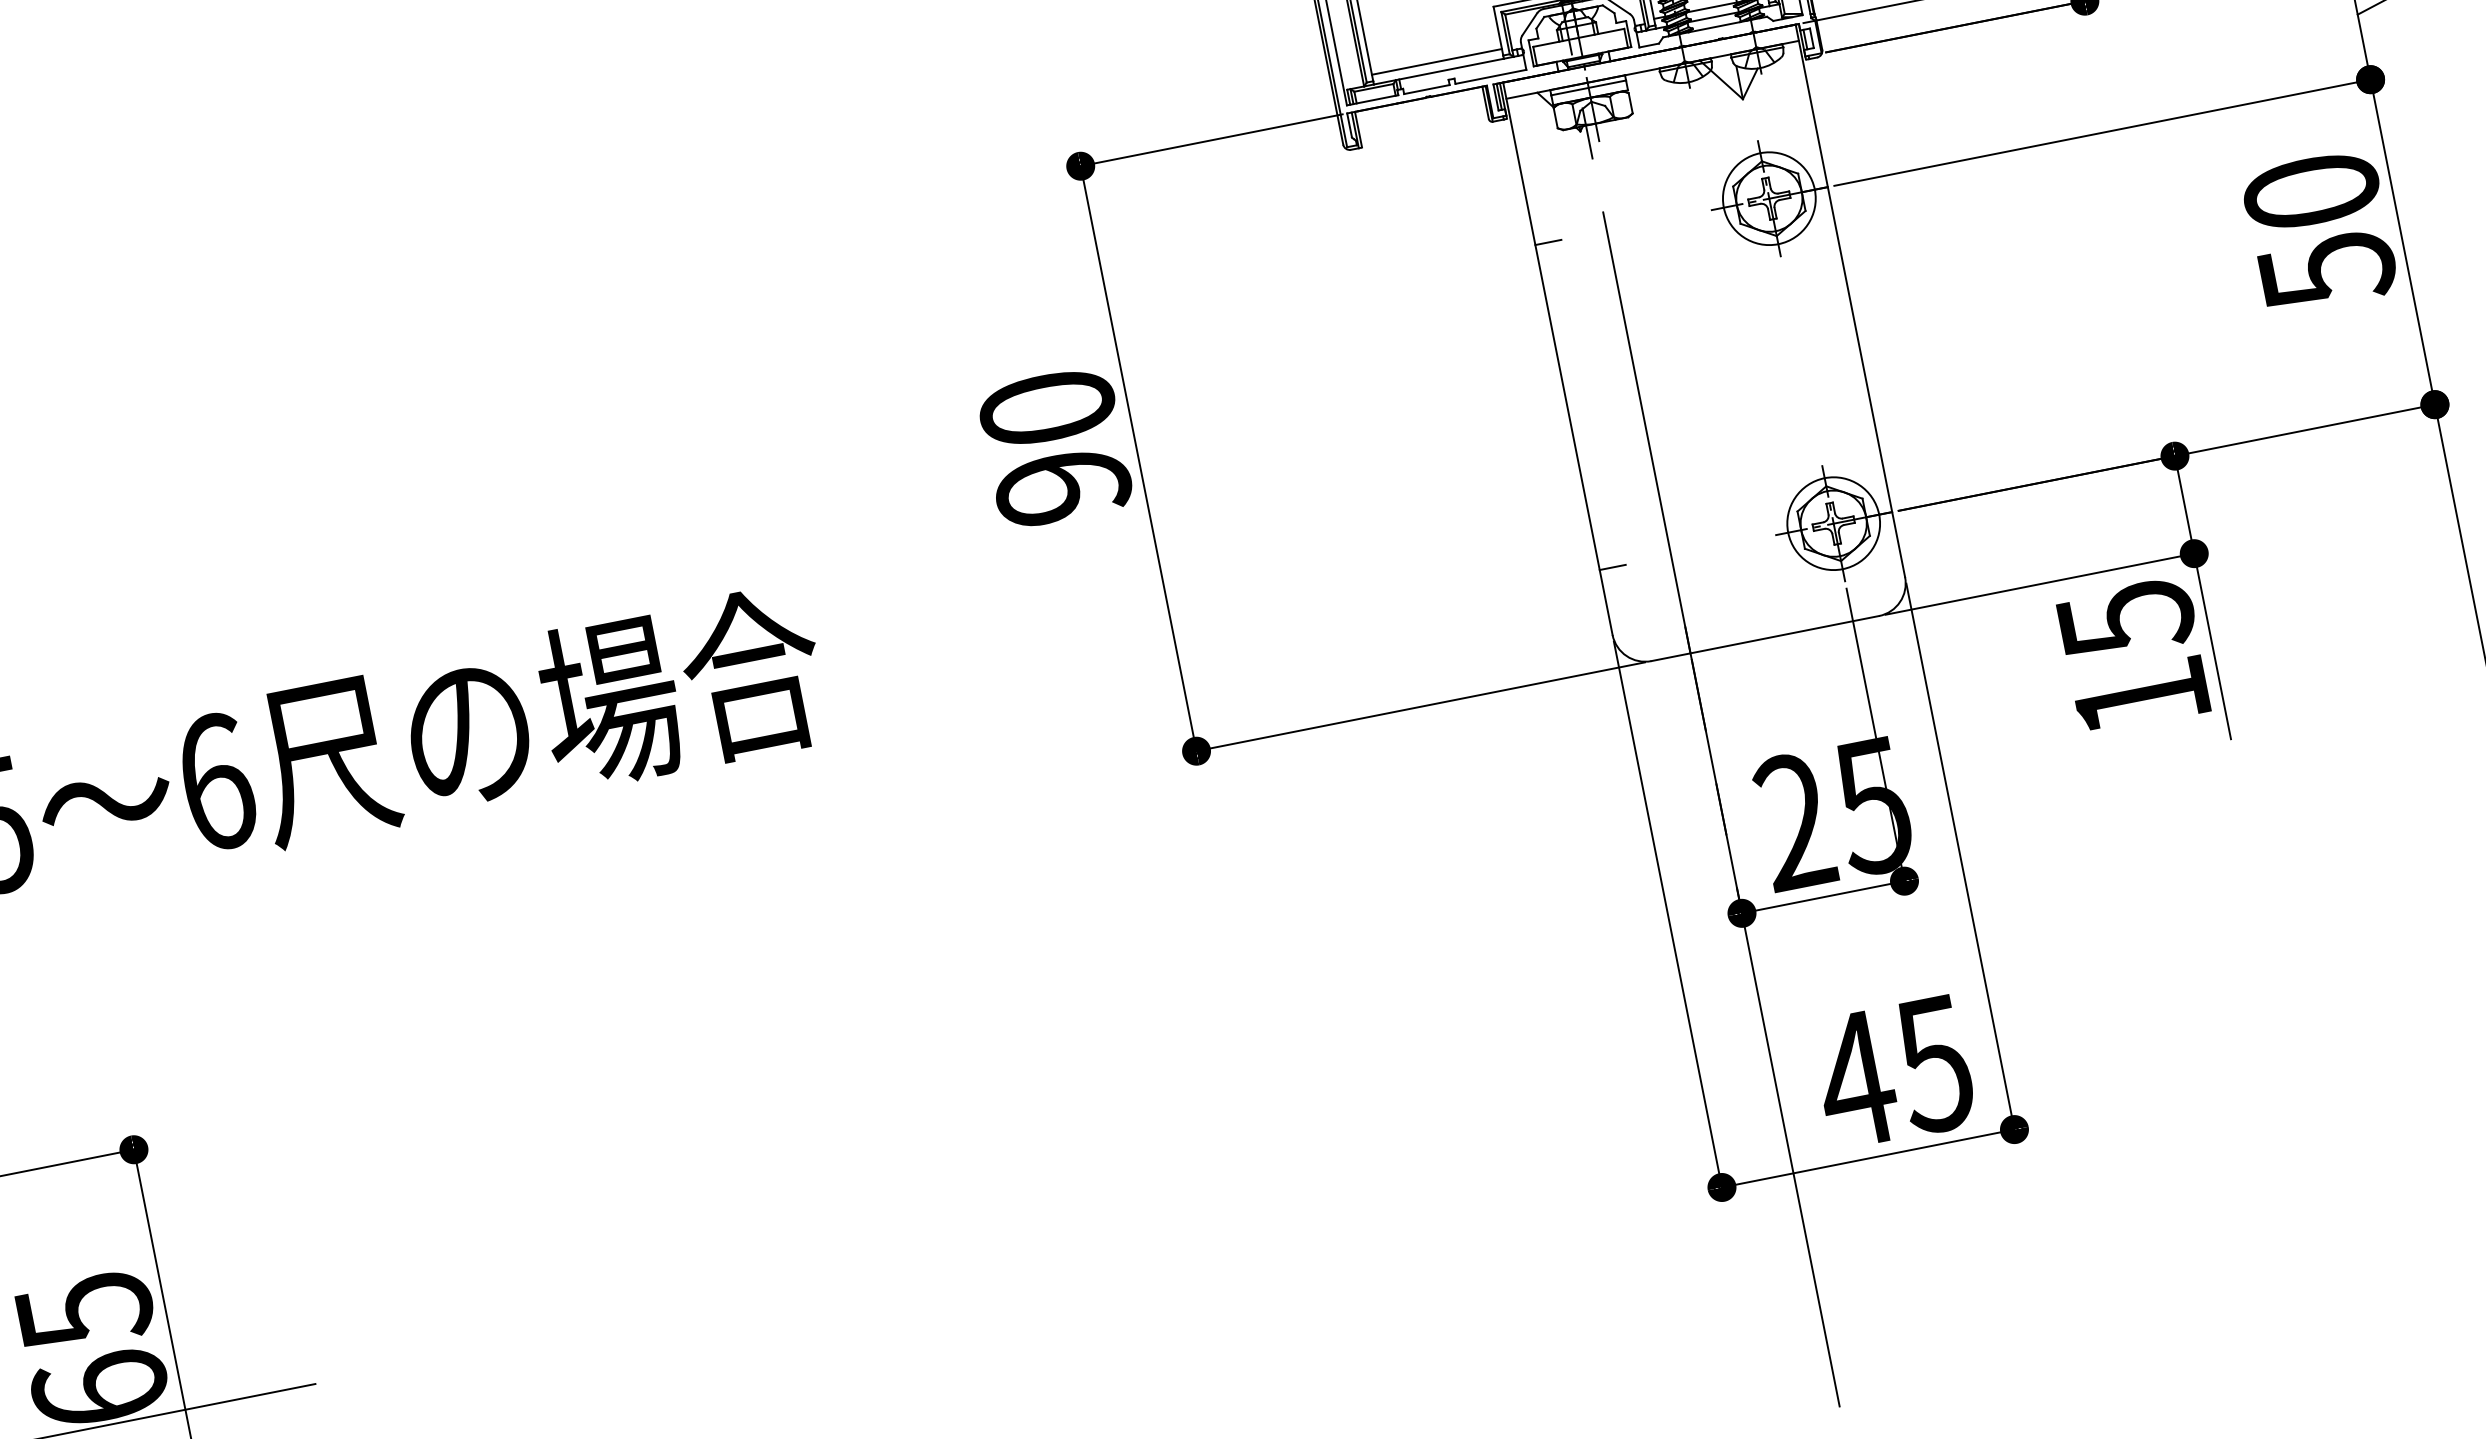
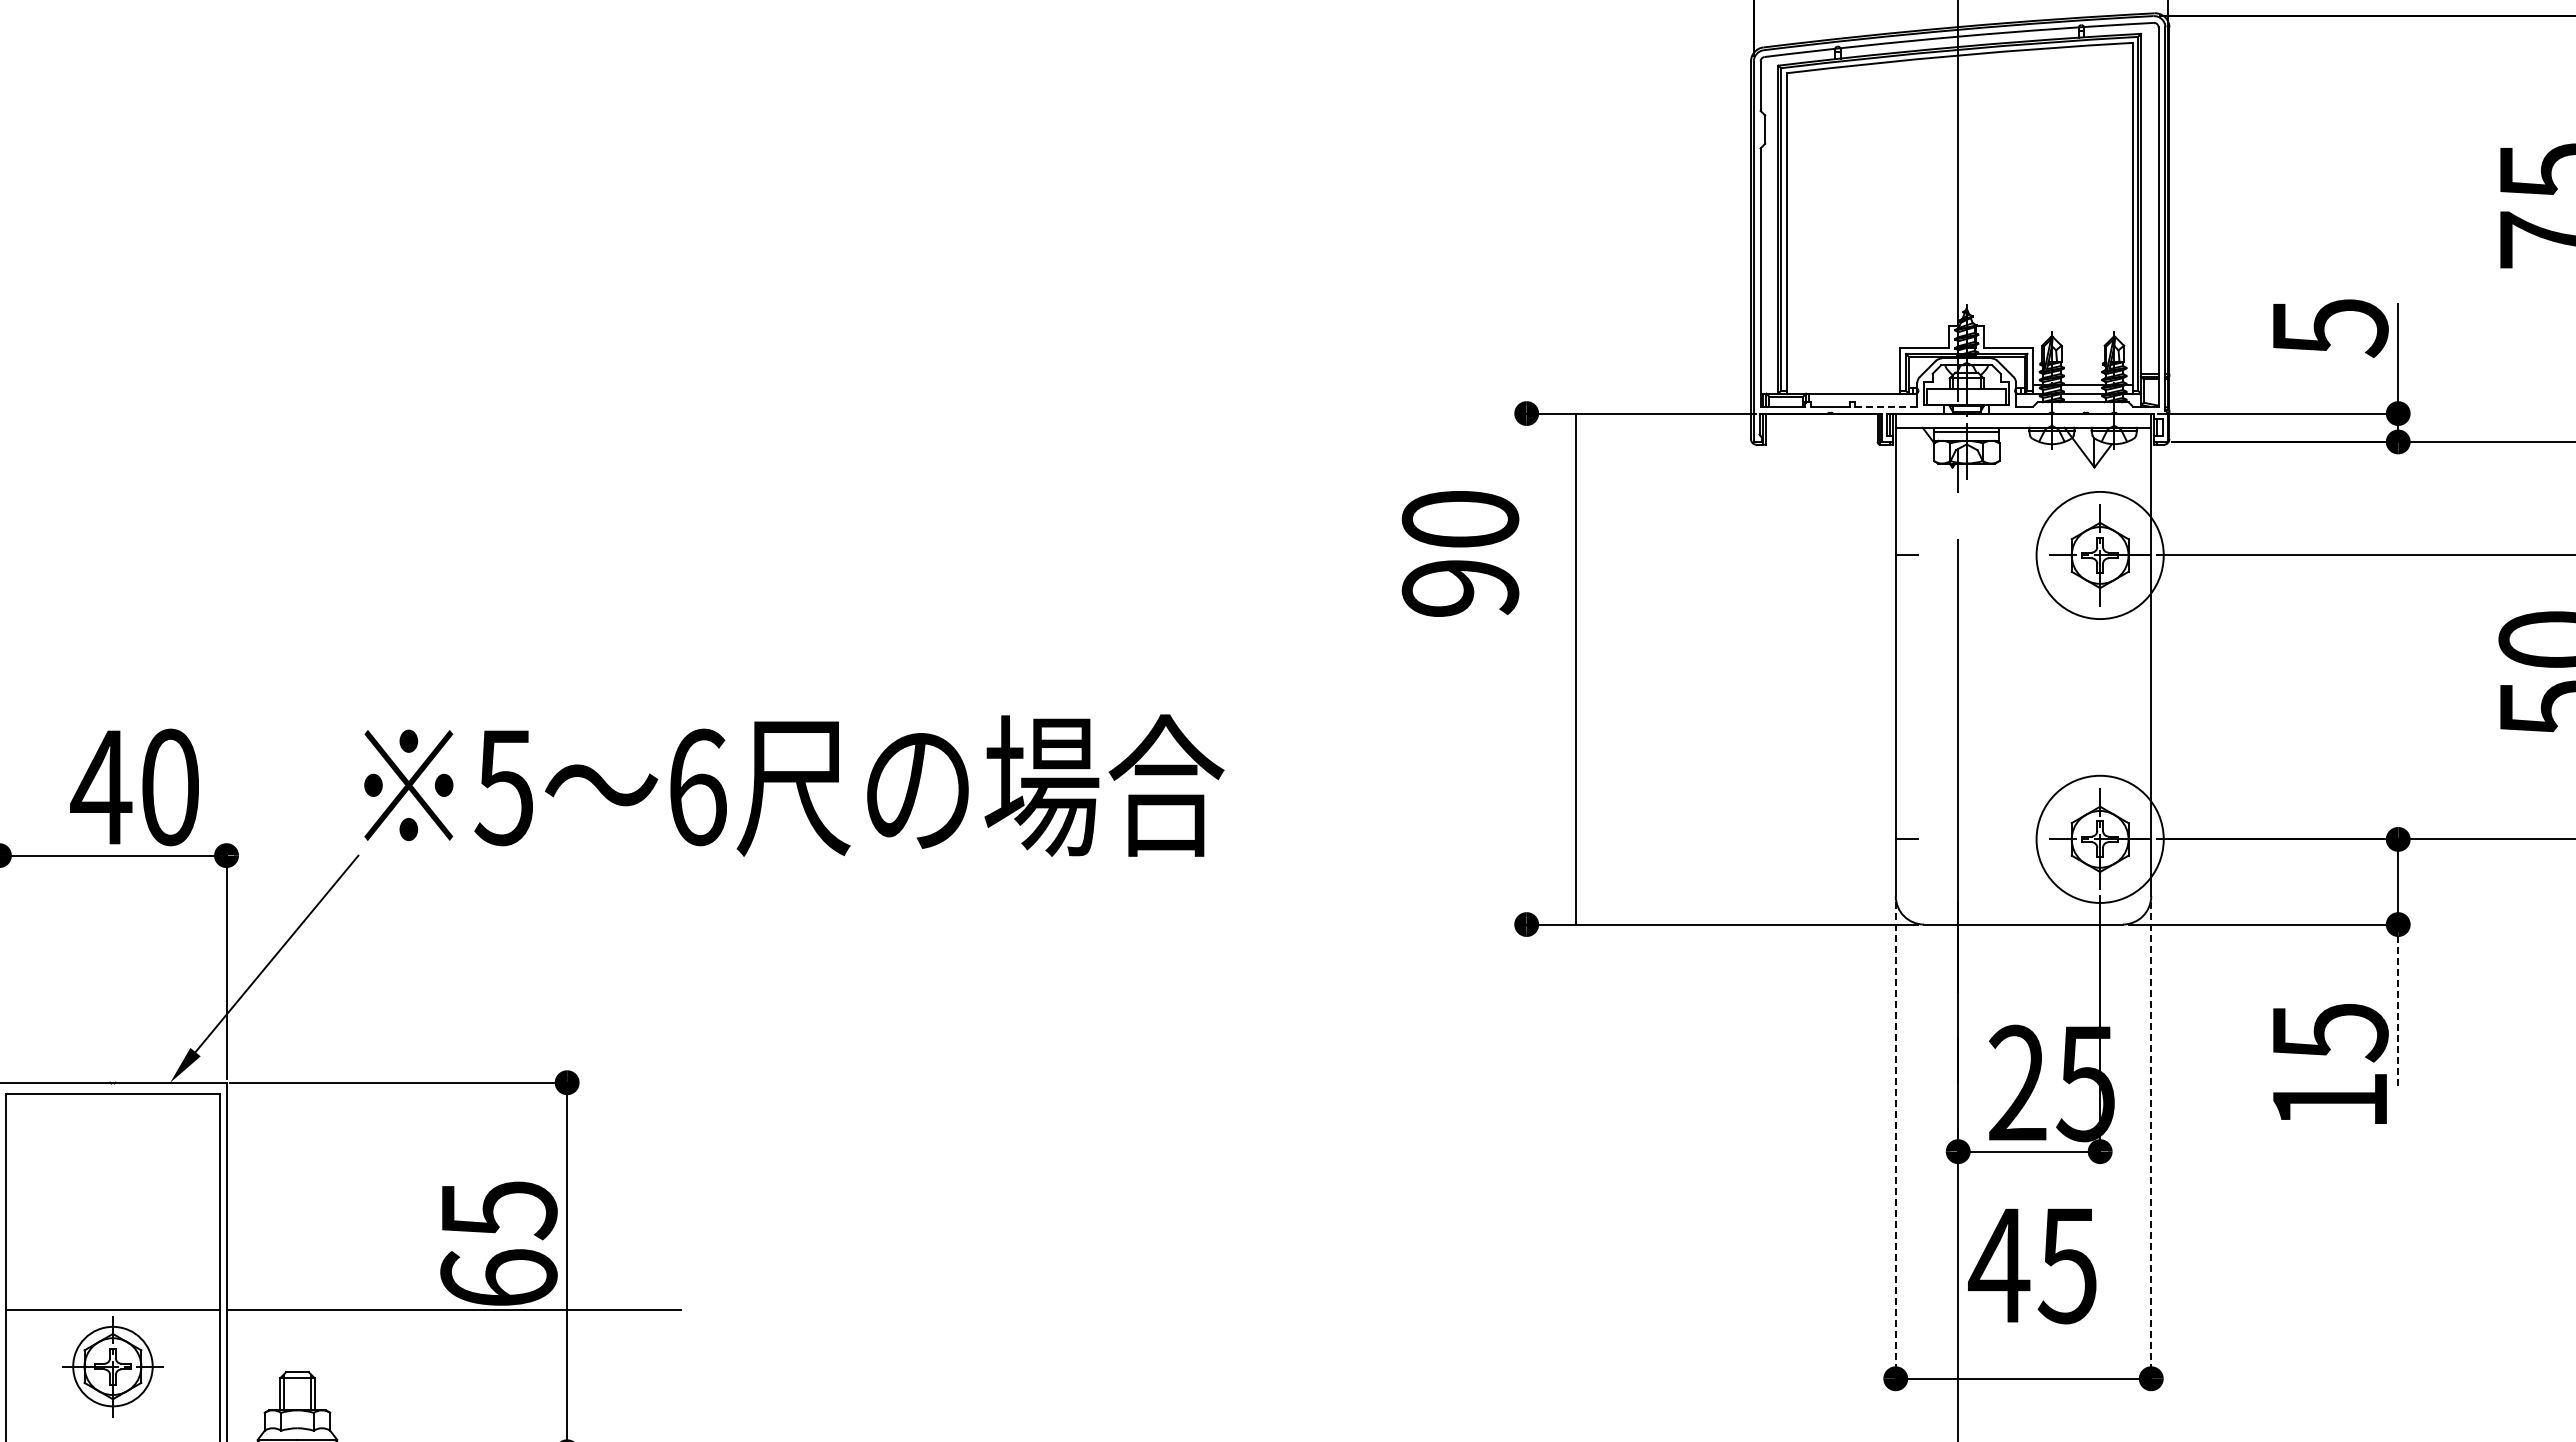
line: (1437, 62) -> (1843, 385), removed
line: (1490, 76) -> (1886, 406), solid -> dashed
circle: (1768, 198) -> (2099, 555), size x1.6
text: (1055, 447) -> (1460, 553), moved
line: (1138, 458) -> (1575, 668), moved
circle: (1832, 523) -> (2099, 839), size x1.6
line: (2213, 647) -> (2398, 1006), solid -> dashed
text: (2133, 654) -> (2330, 1063), moved
line: (1961, 860) -> (2151, 1143), solid -> dashed
line: (1668, 918) -> (1895, 1143), solid -> dashed
text: (1894, 1073) -> (2032, 1266), moved

